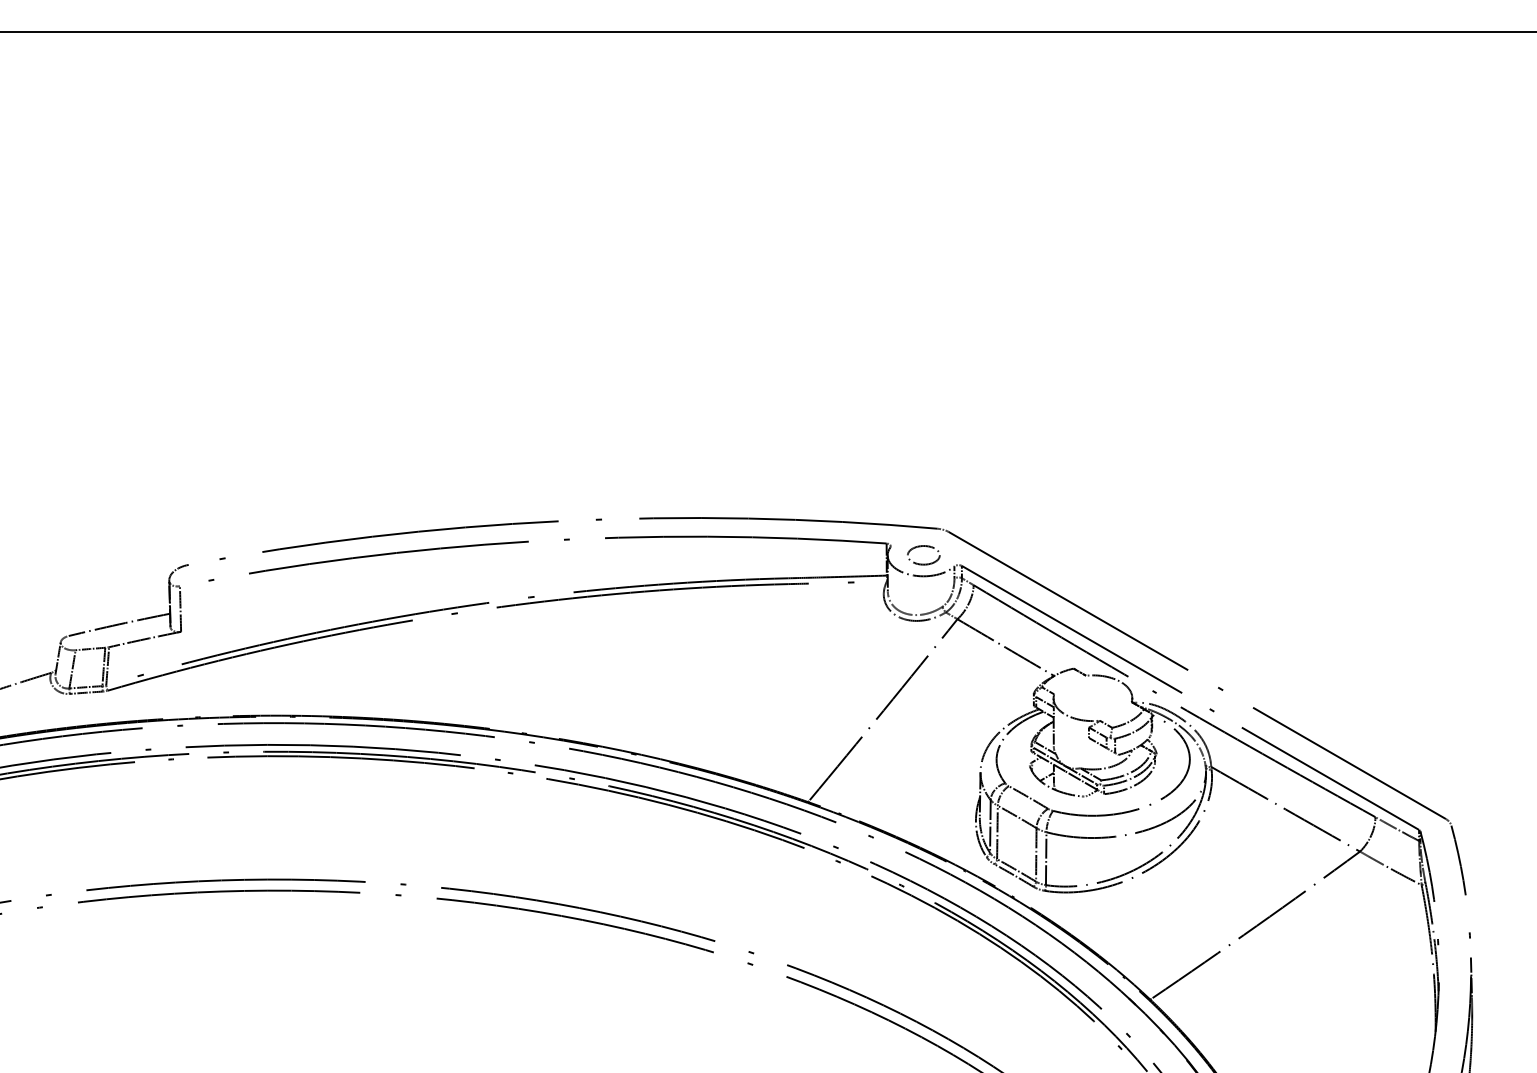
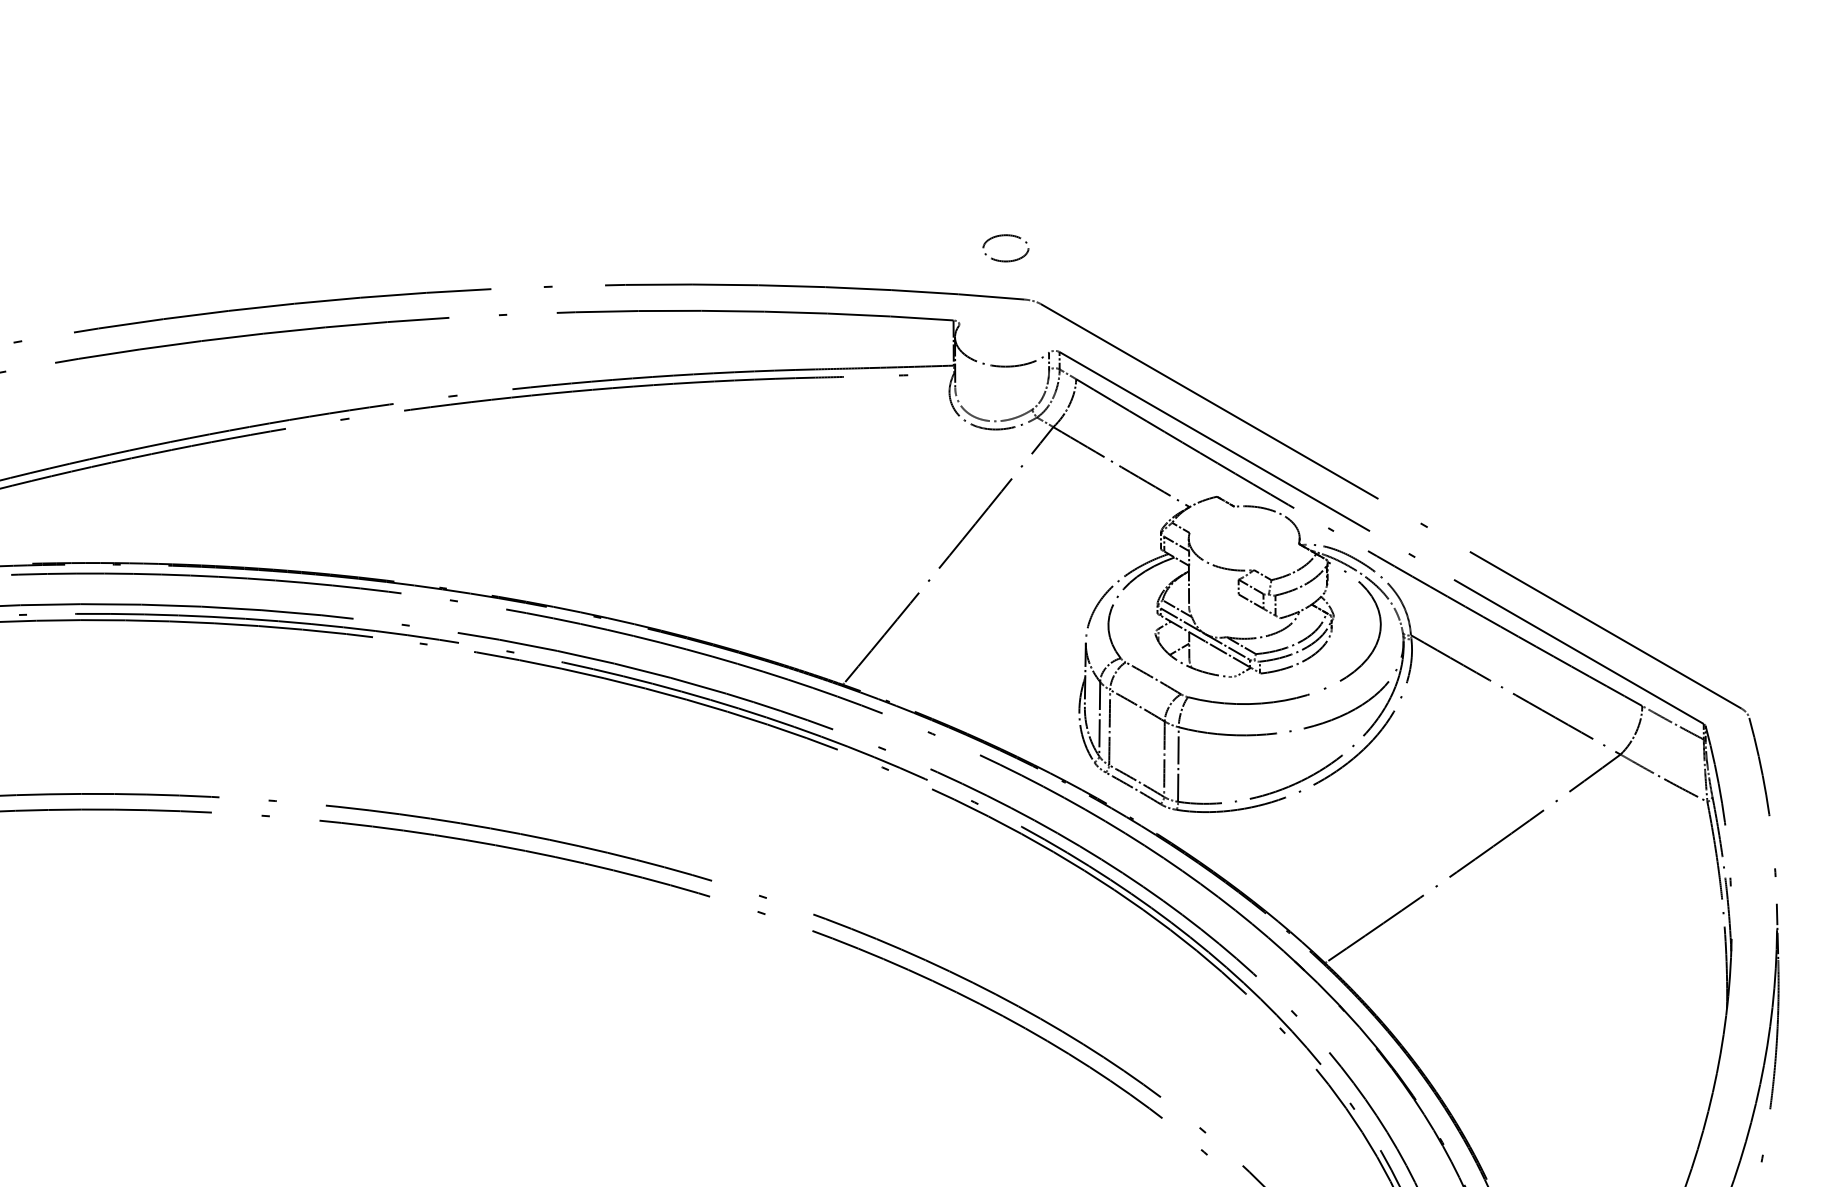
part: (923, 563) -> (1005, 259), moved

